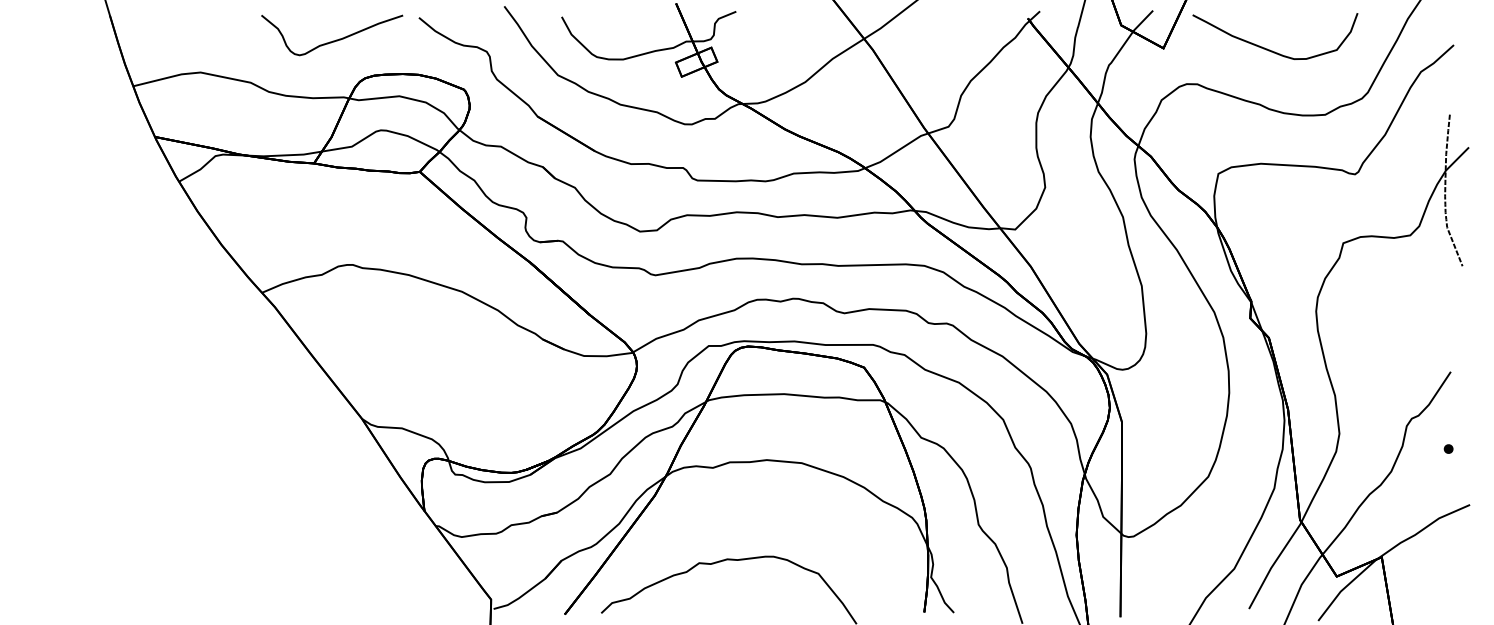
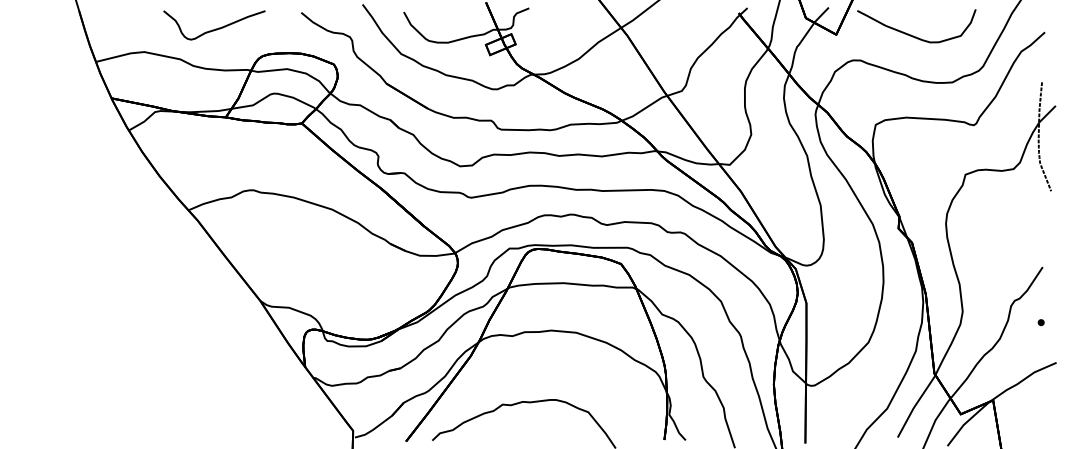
curve: (333, 40) -> (215, 29), moved

